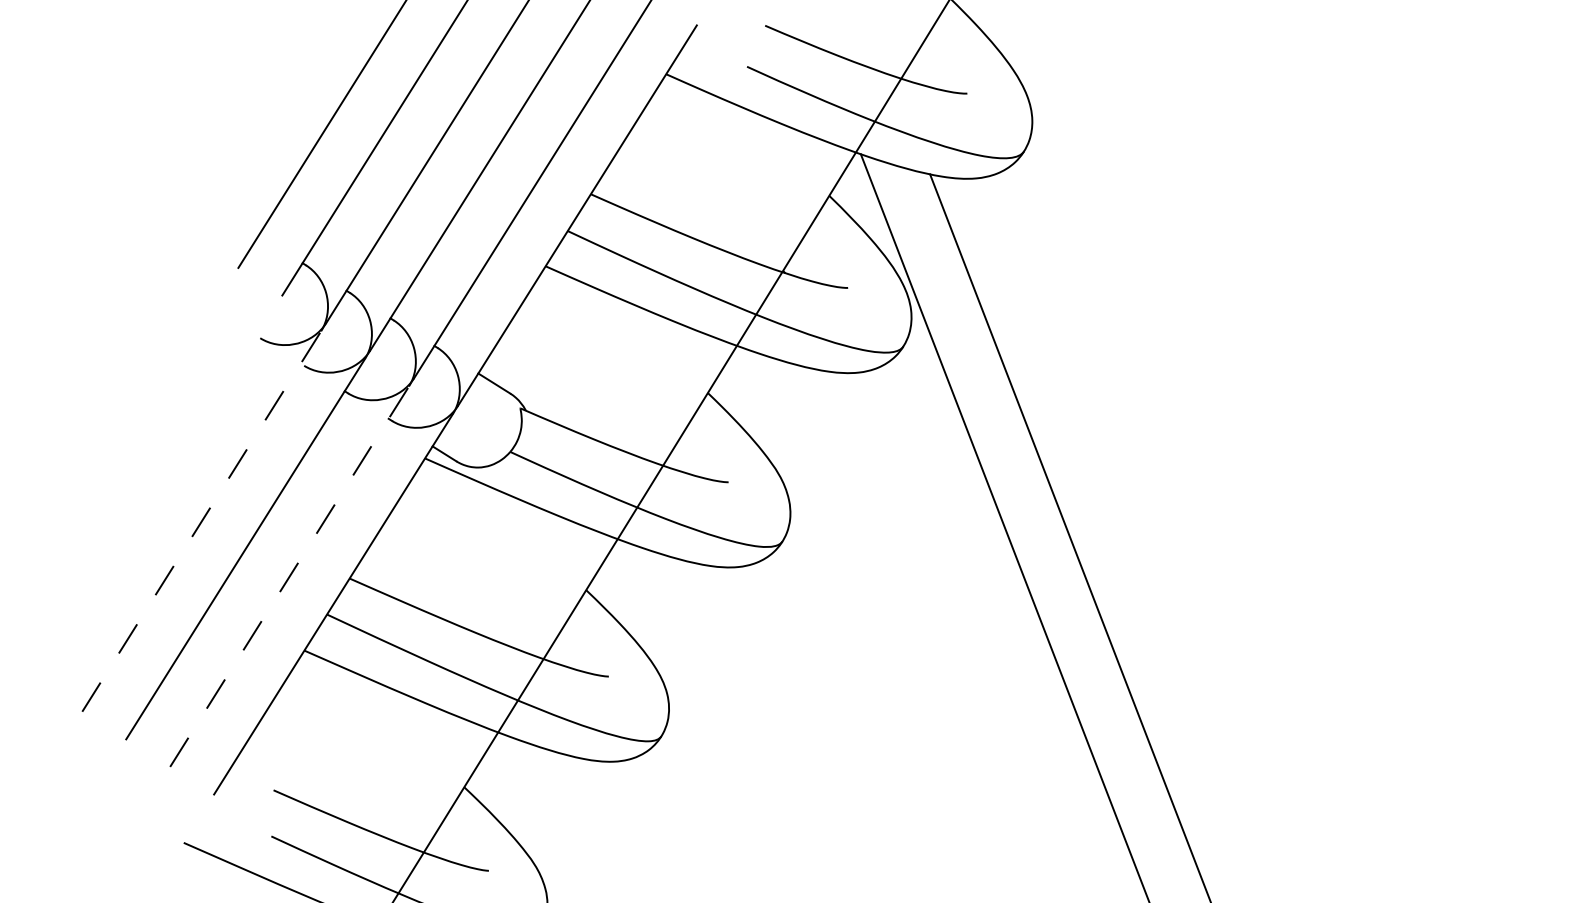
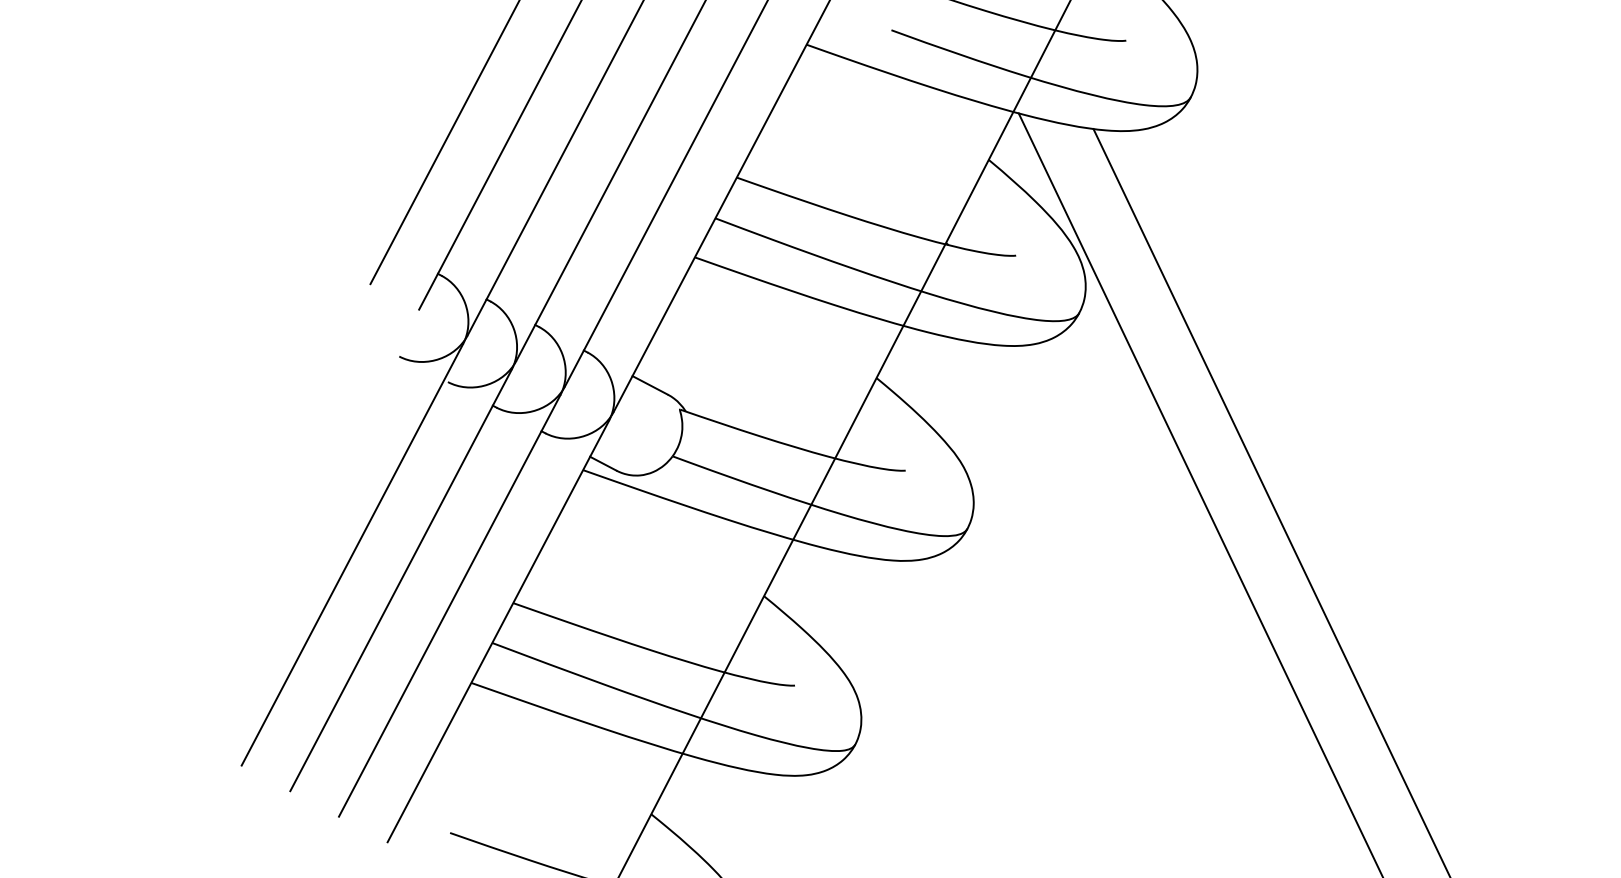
line: (201, 521) -> (352, 554), dashed -> solid
line: (289, 576) -> (449, 605), dashed -> solid

